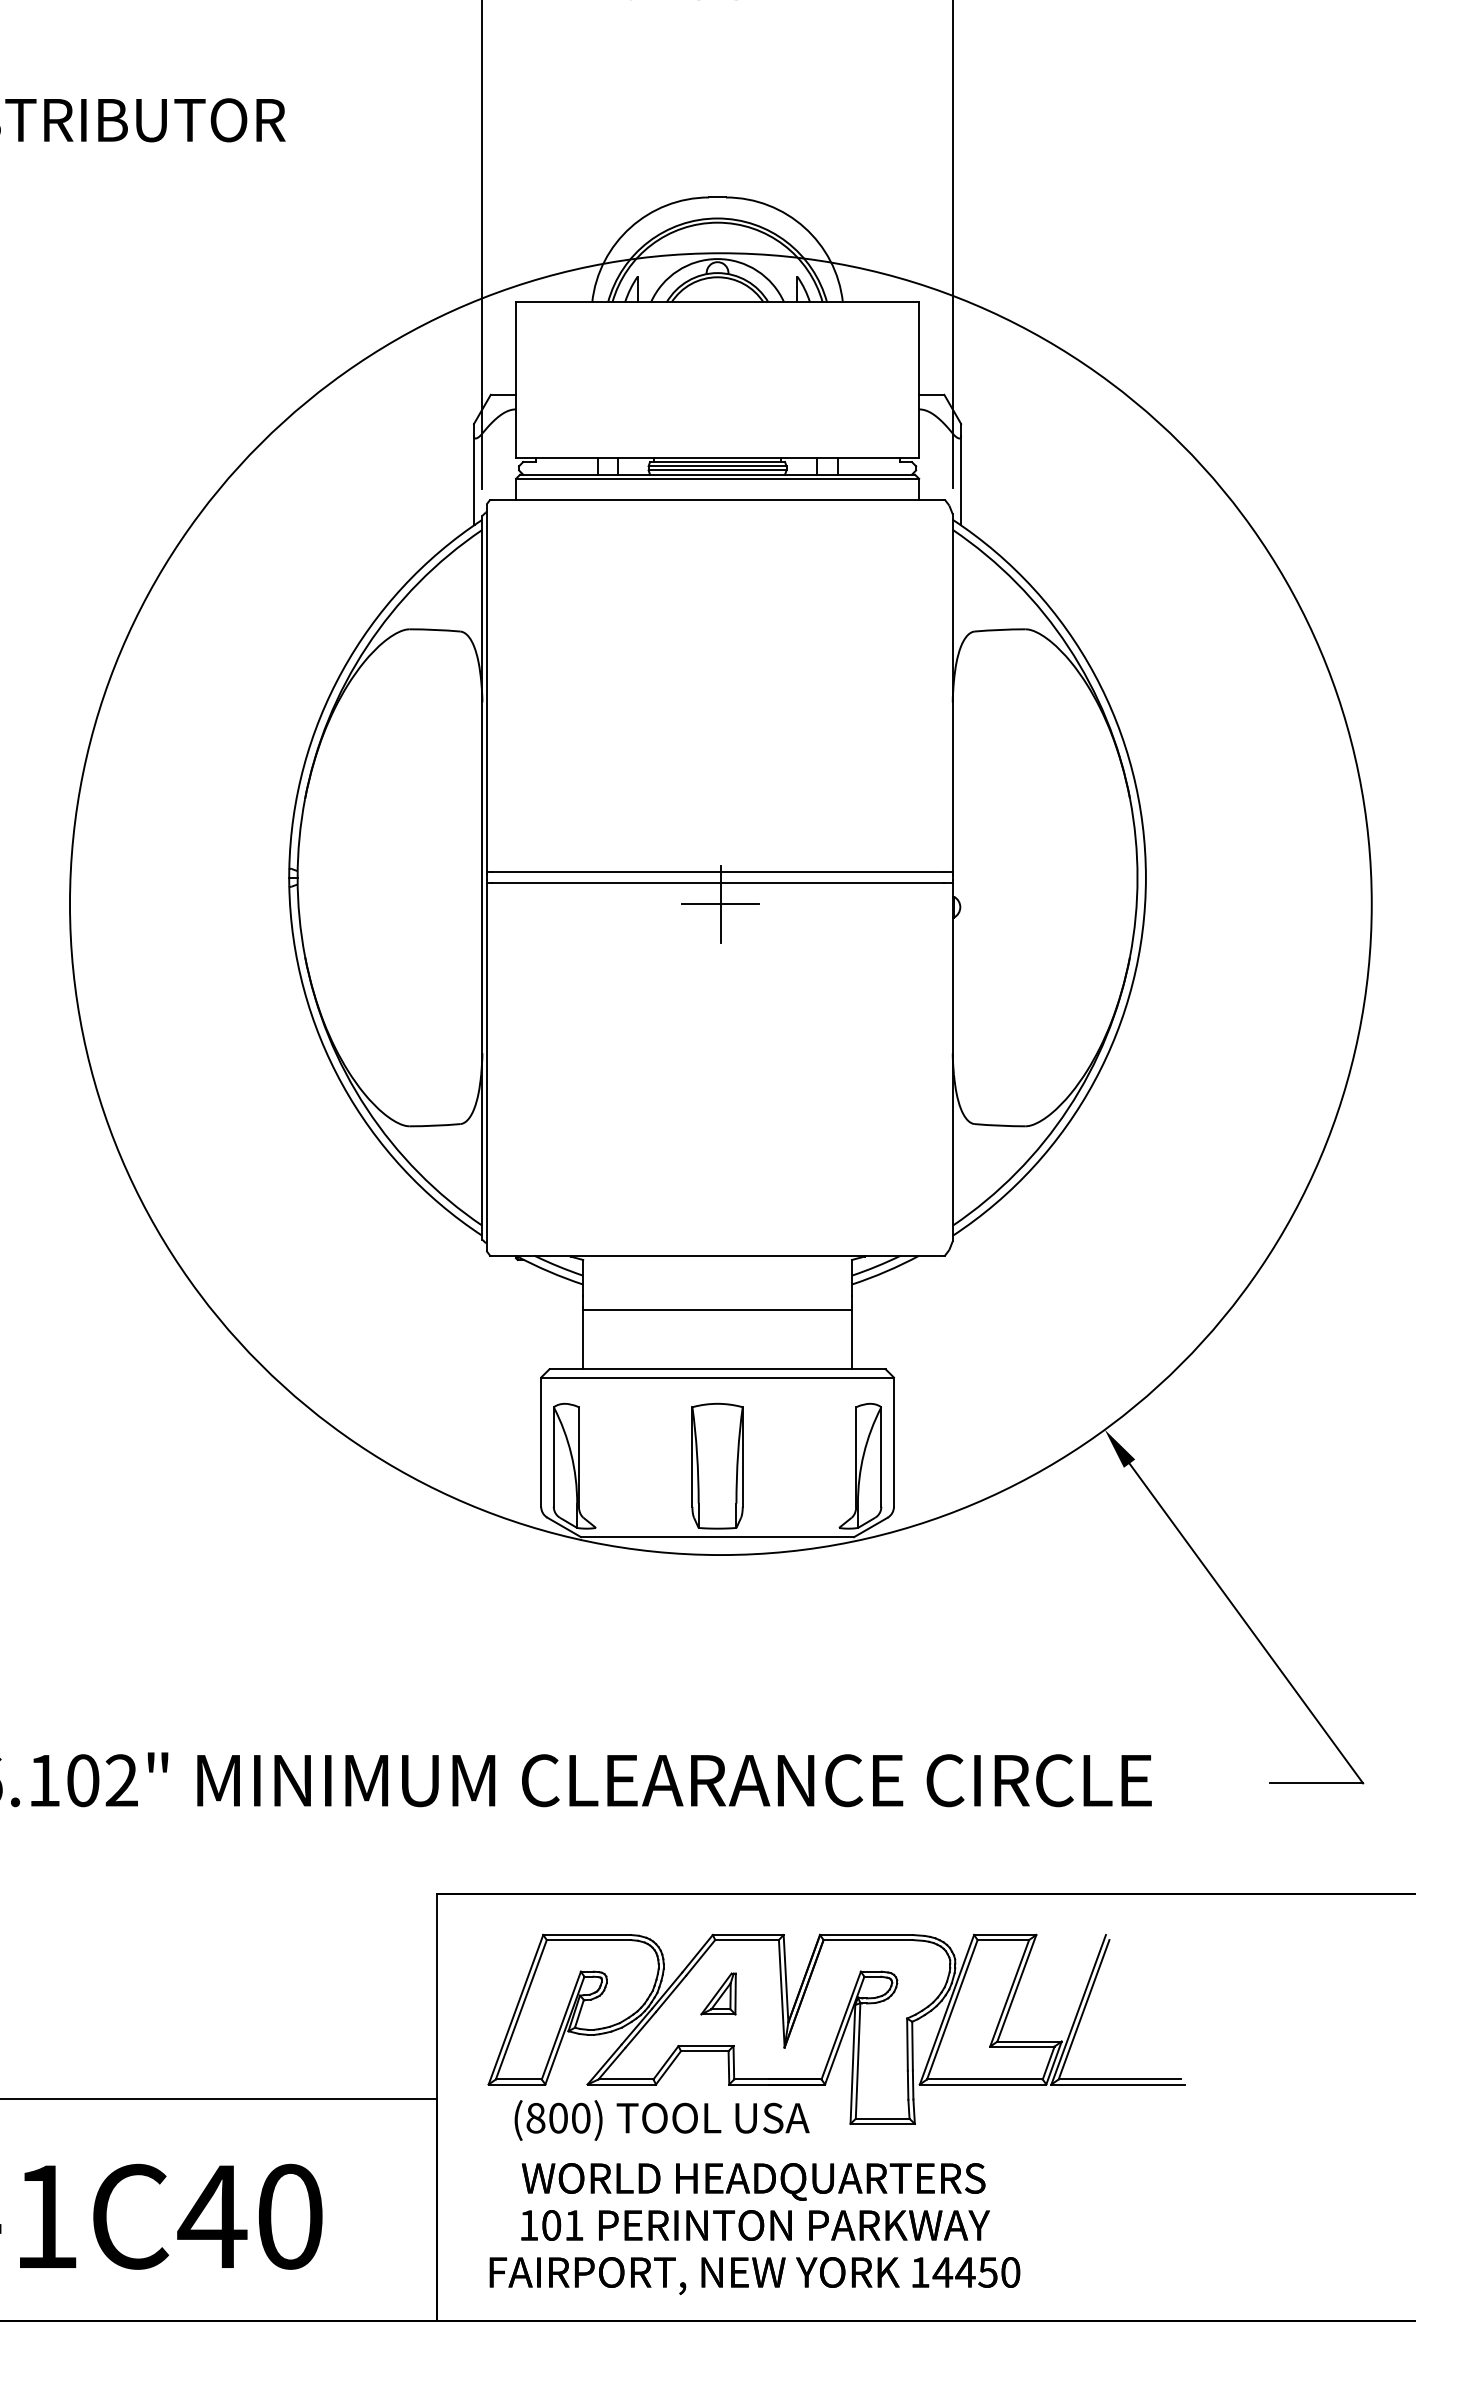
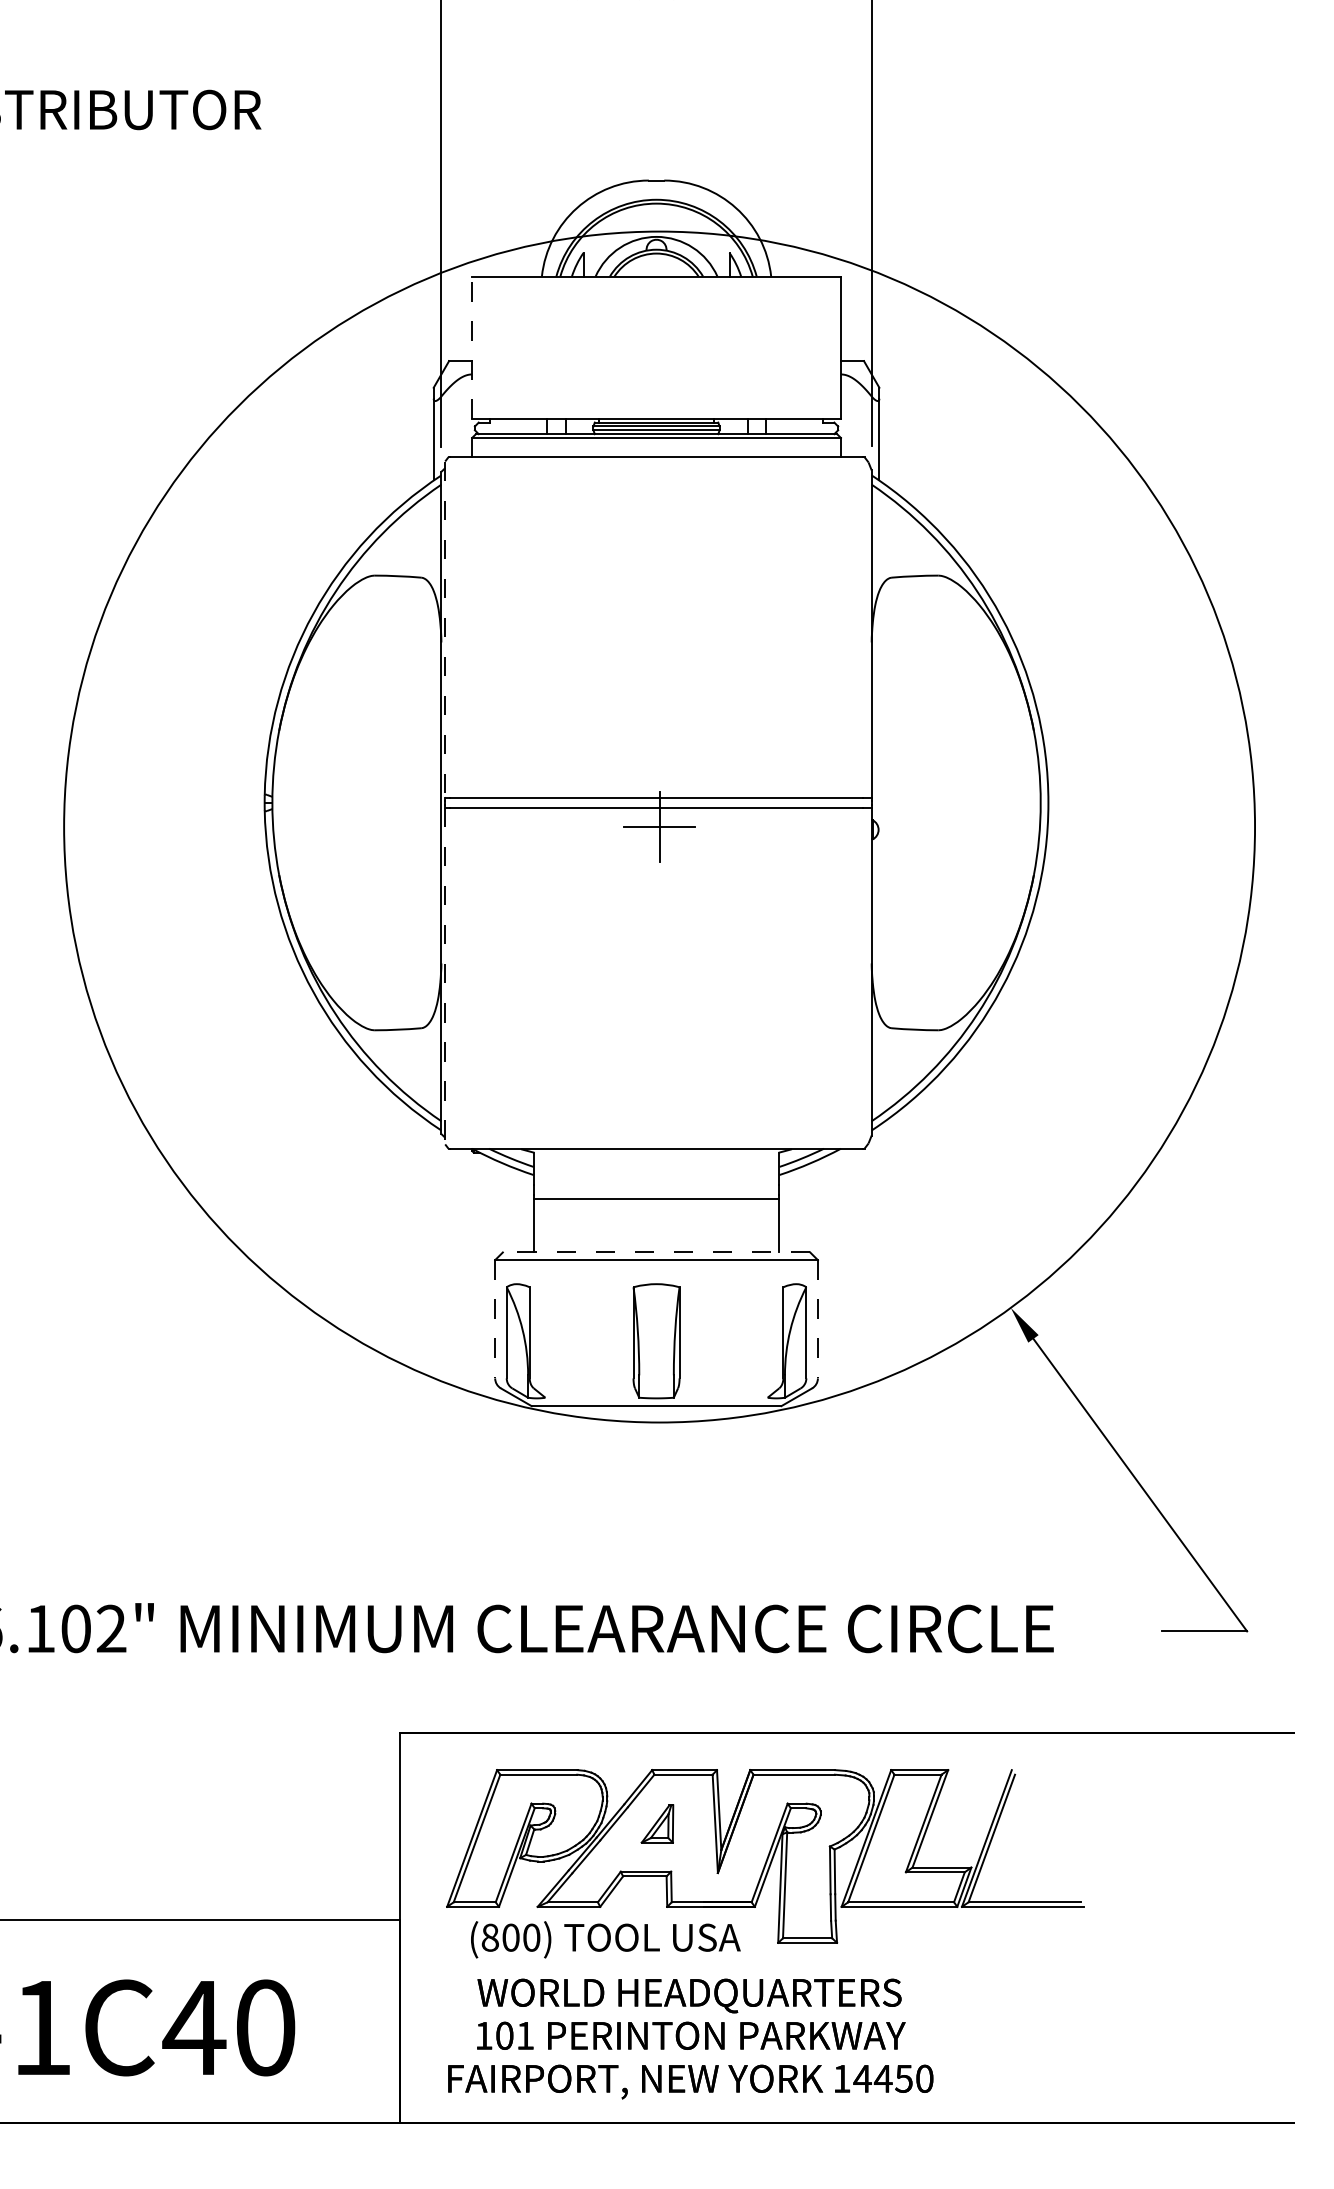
line: (516, 379) -> (472, 347), solid -> dashed
line: (486, 689) -> (445, 630), solid -> dashed
line: (486, 1067) -> (445, 976), solid -> dashed
line: (717, 1369) -> (656, 1252), solid -> dashed
line: (541, 1442) -> (495, 1319), solid -> dashed
line: (893, 1442) -> (817, 1319), solid -> dashed

